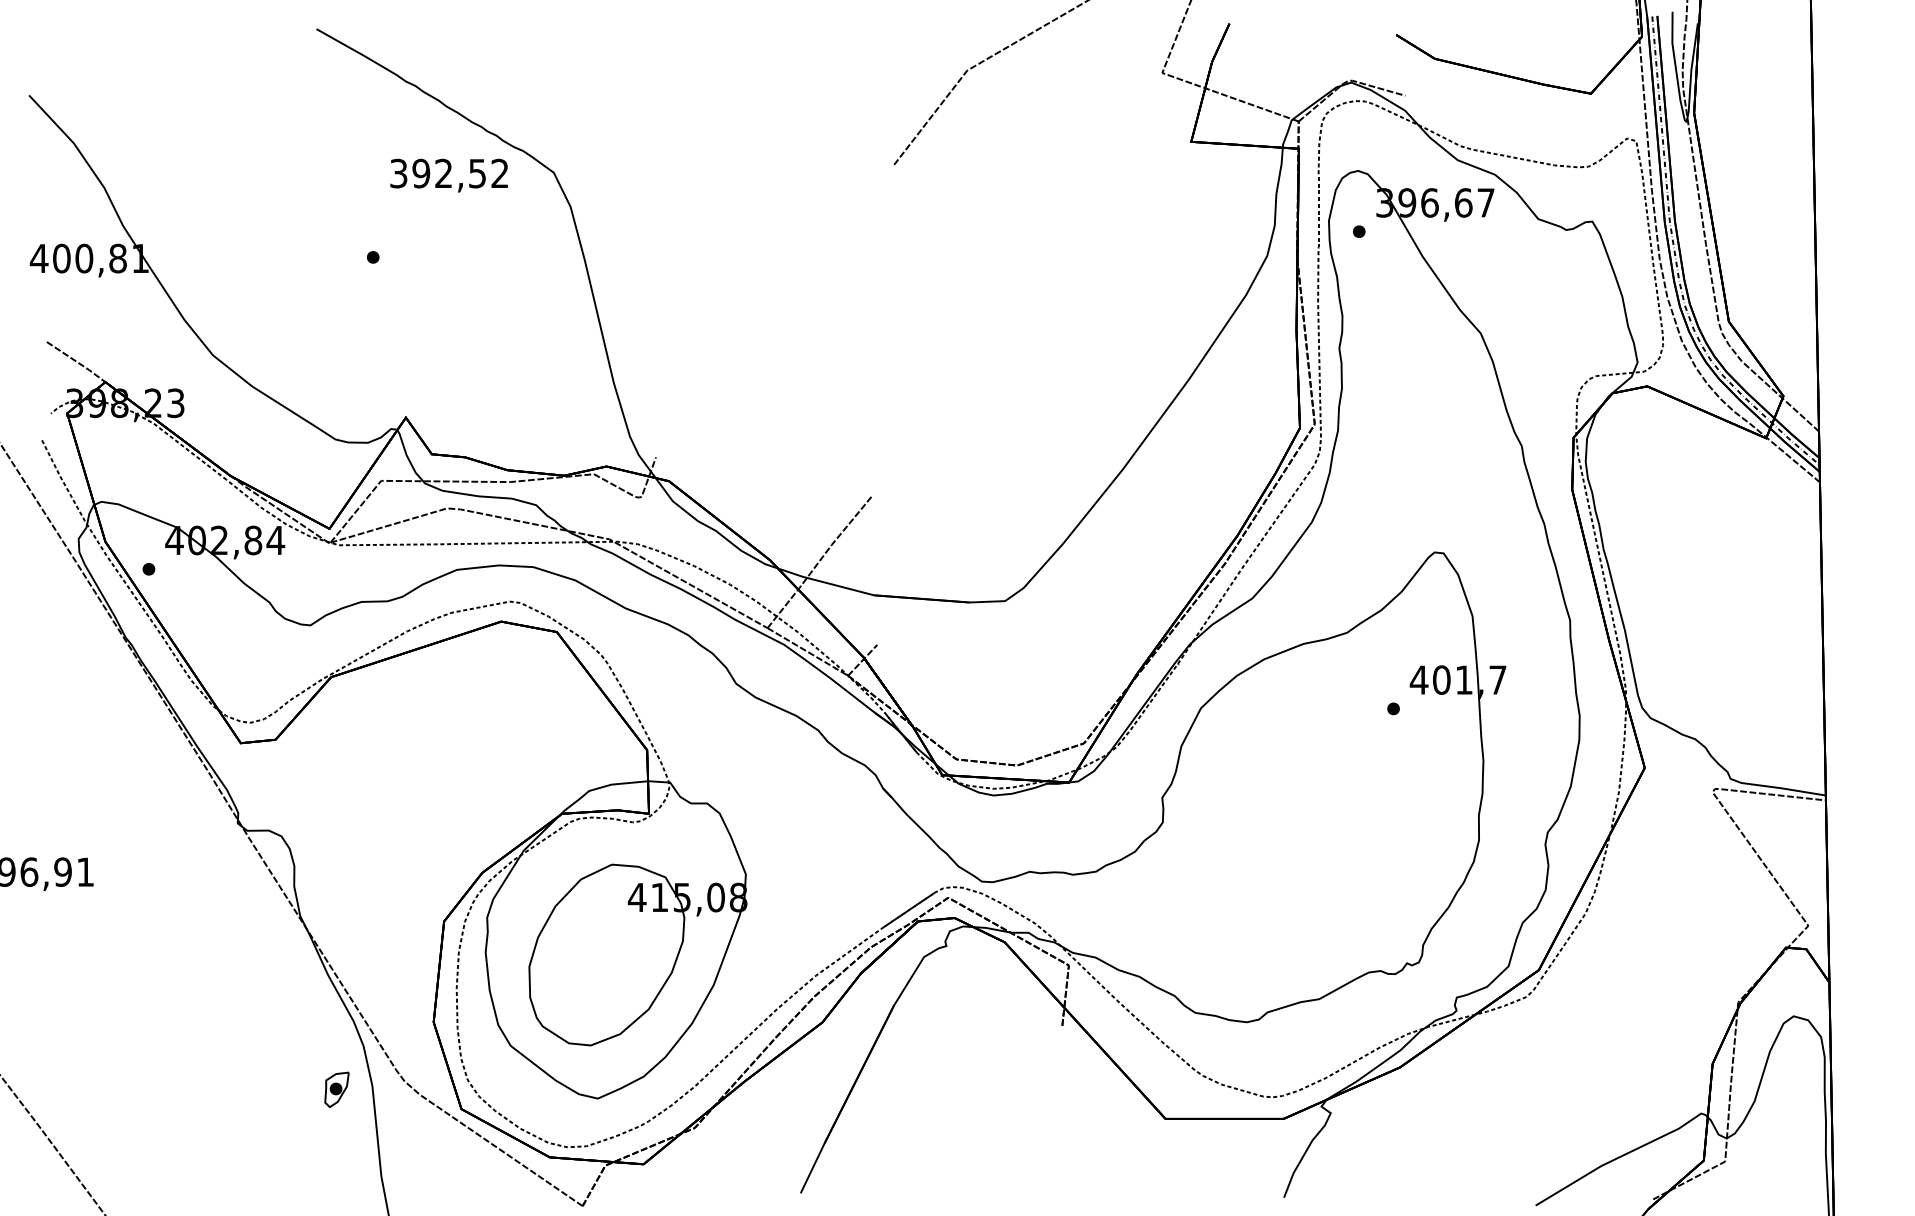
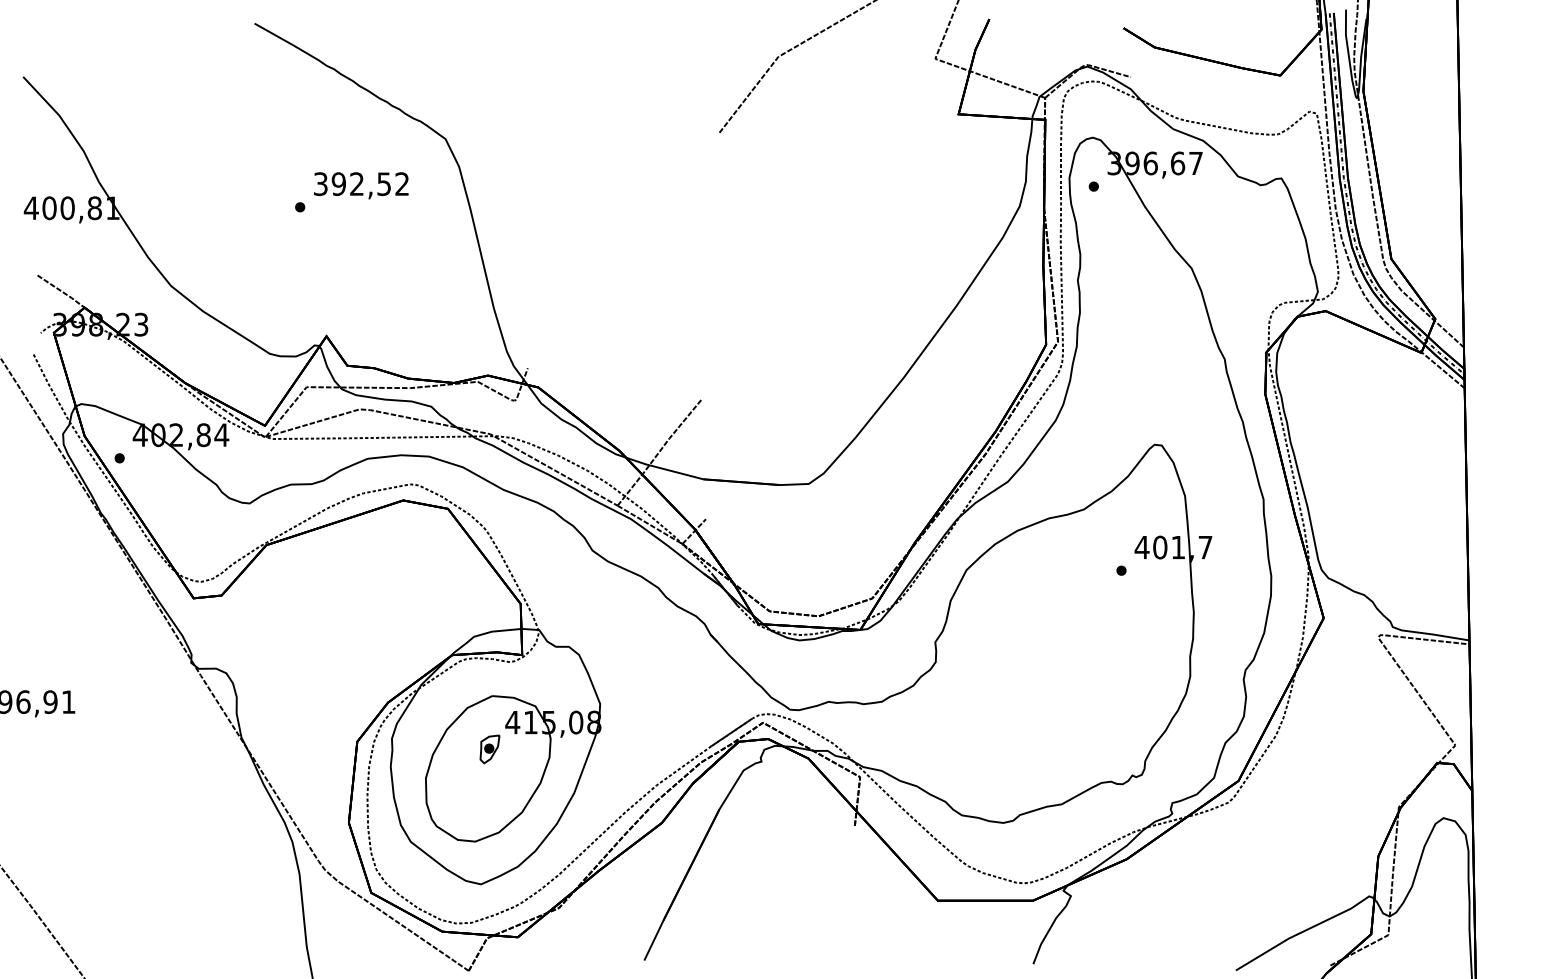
text: (448, 175) -> (360, 185), moved
part: (336, 1089) -> (489, 749), moved

